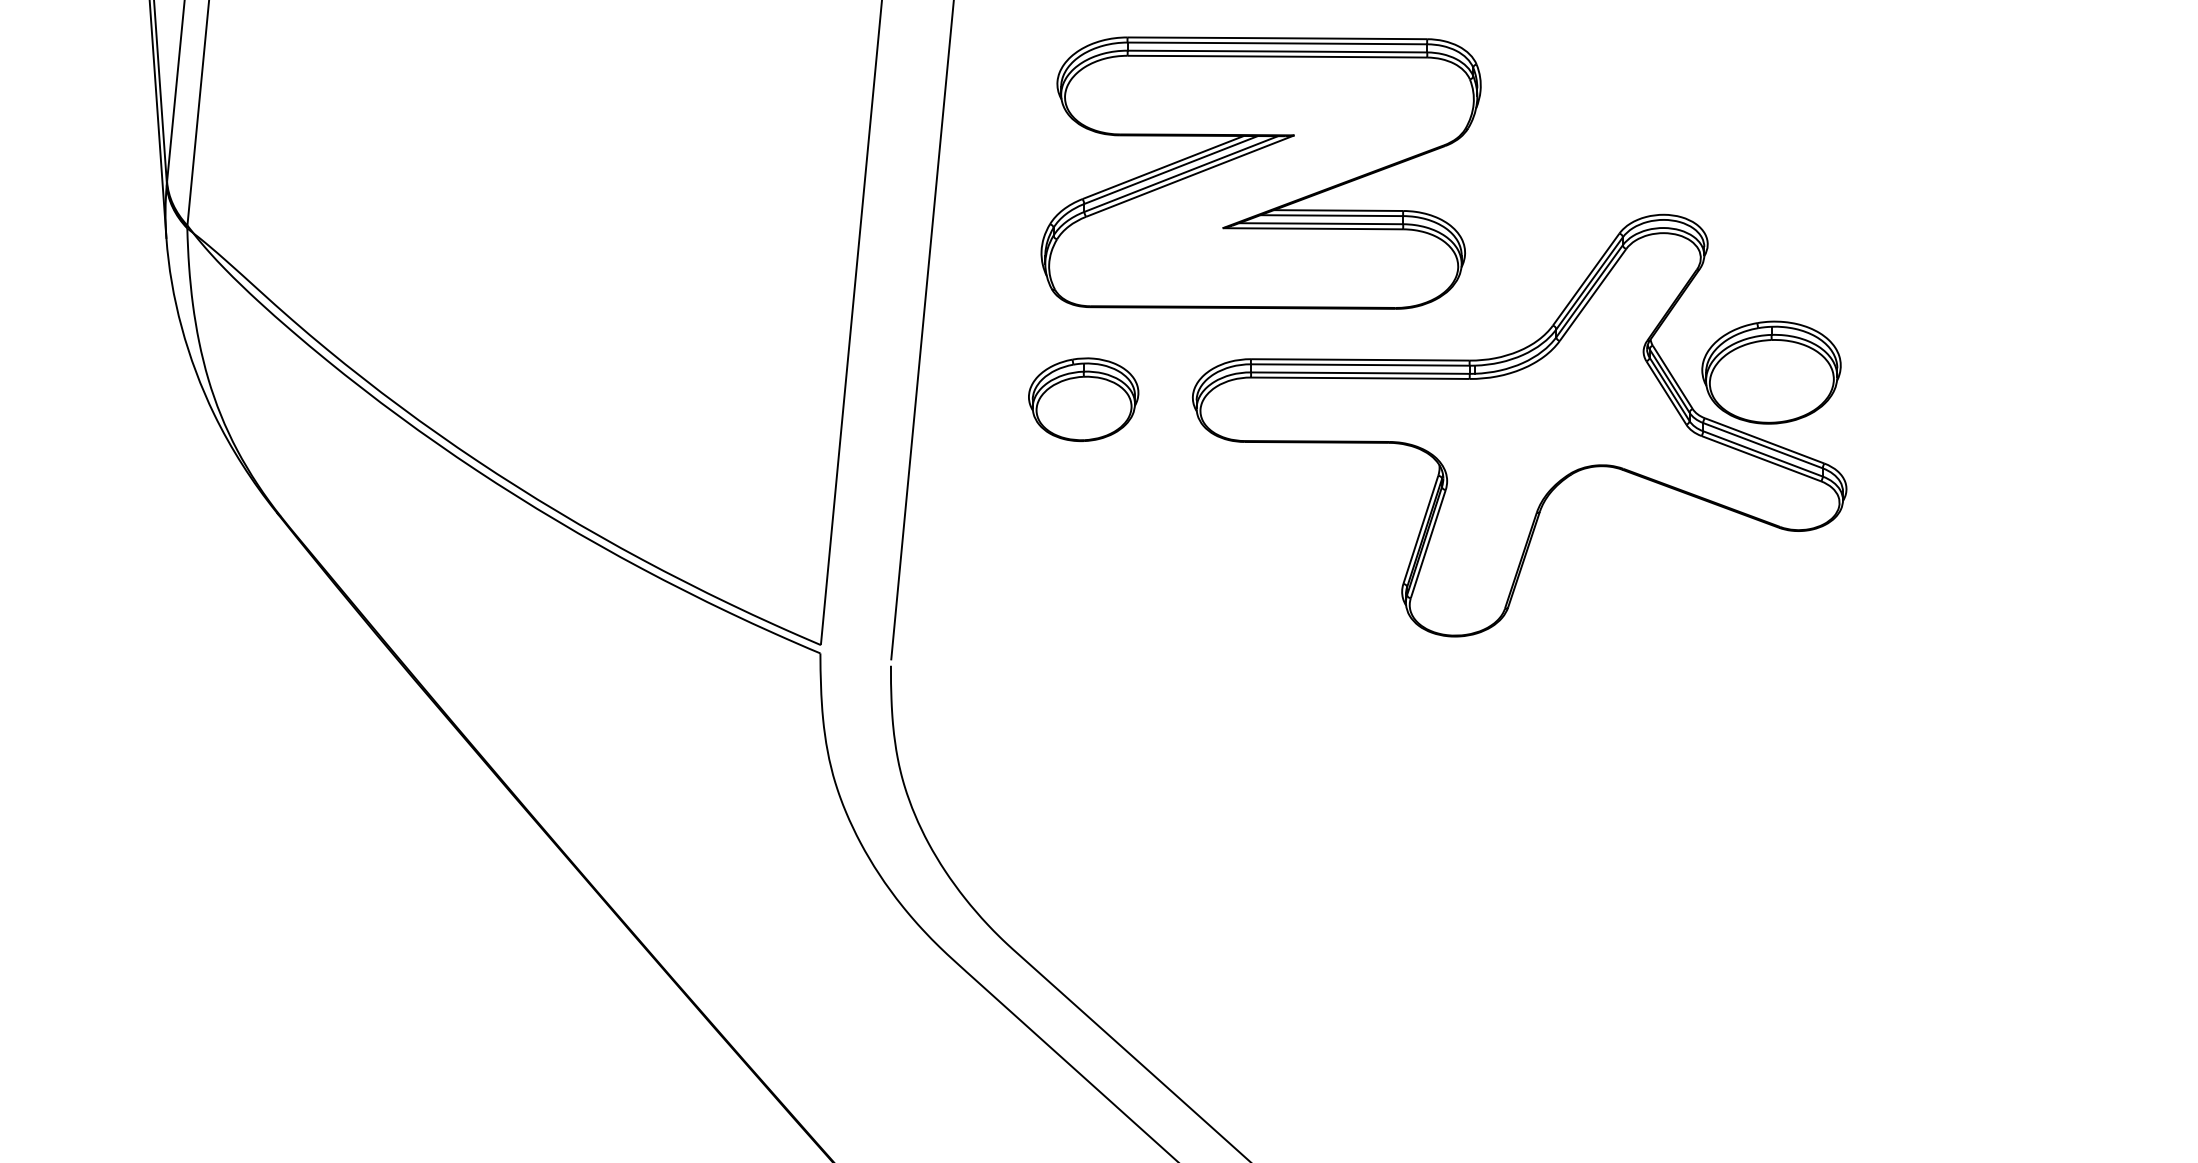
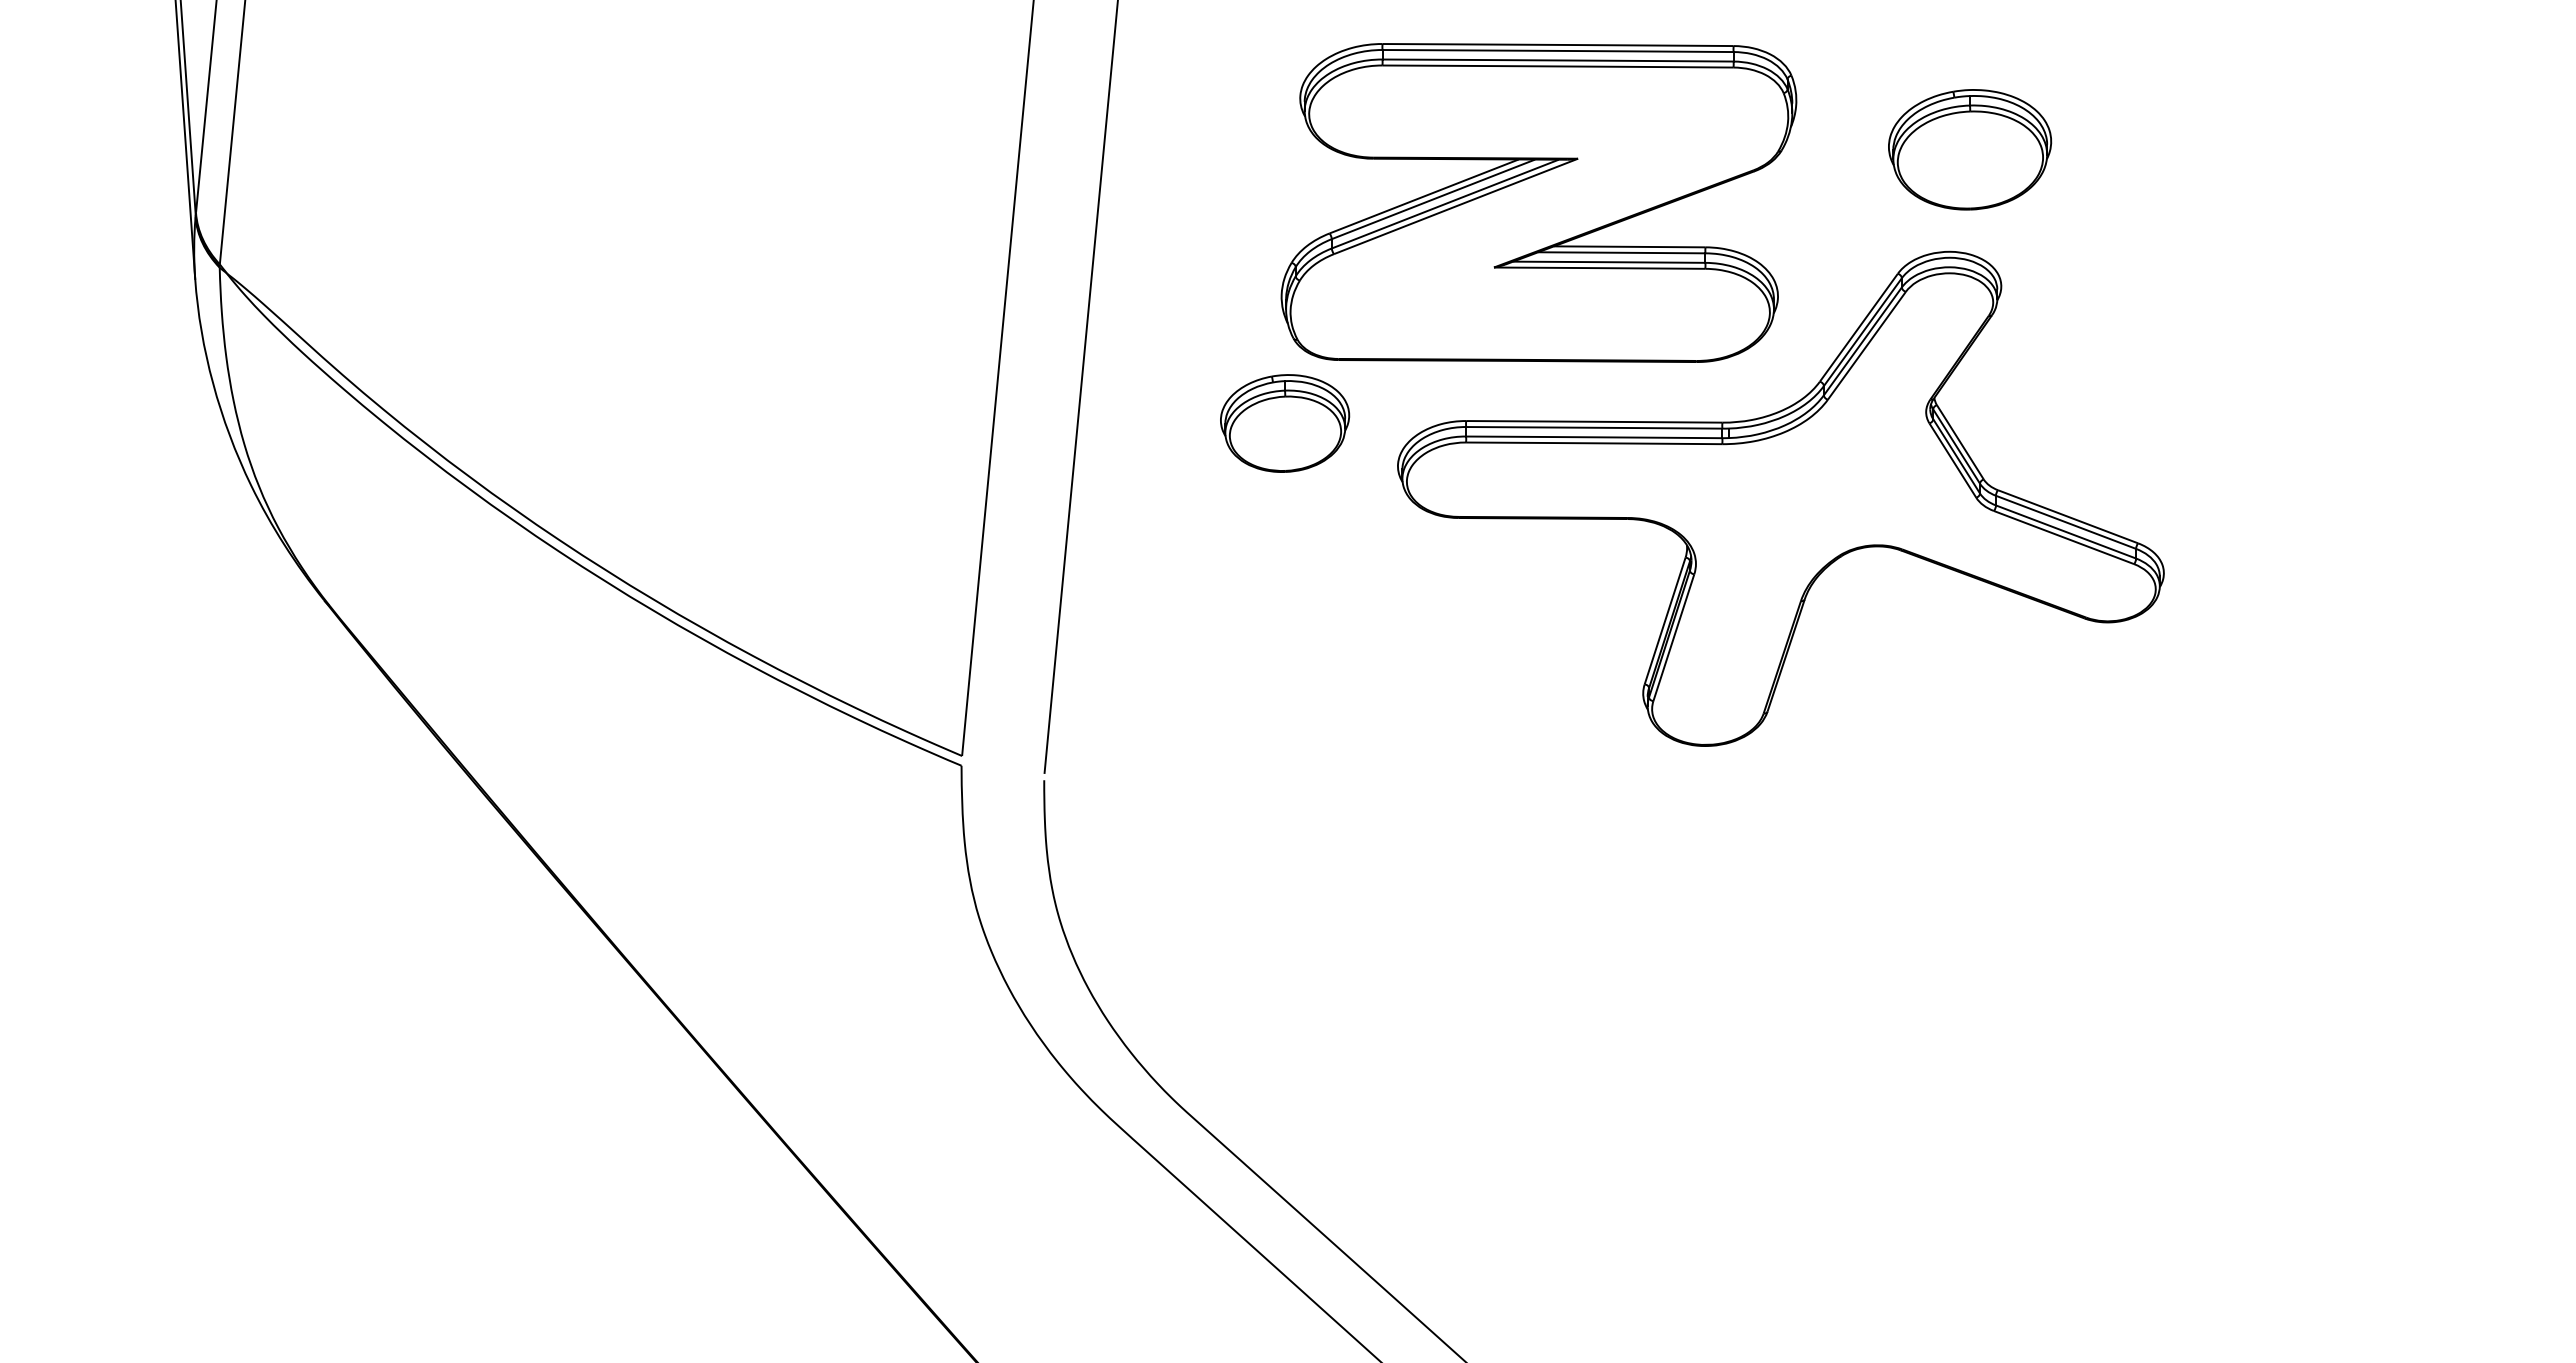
part: (1260, 172) -> (1538, 202), moved
part: (1771, 372) -> (1970, 149), moved
part: (1084, 399) -> (1285, 423), moved

